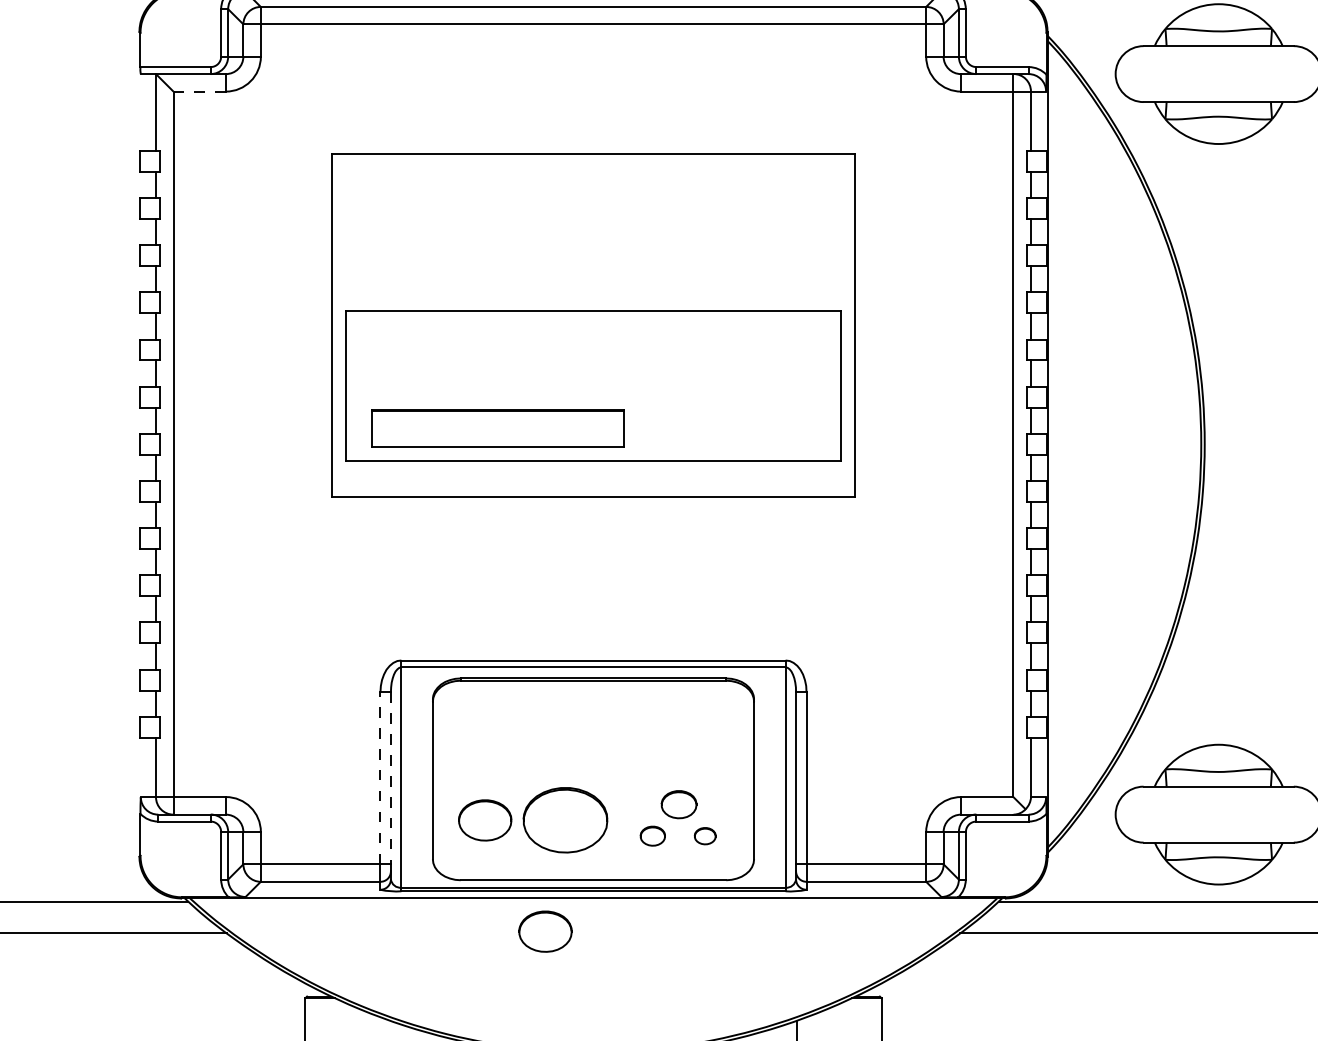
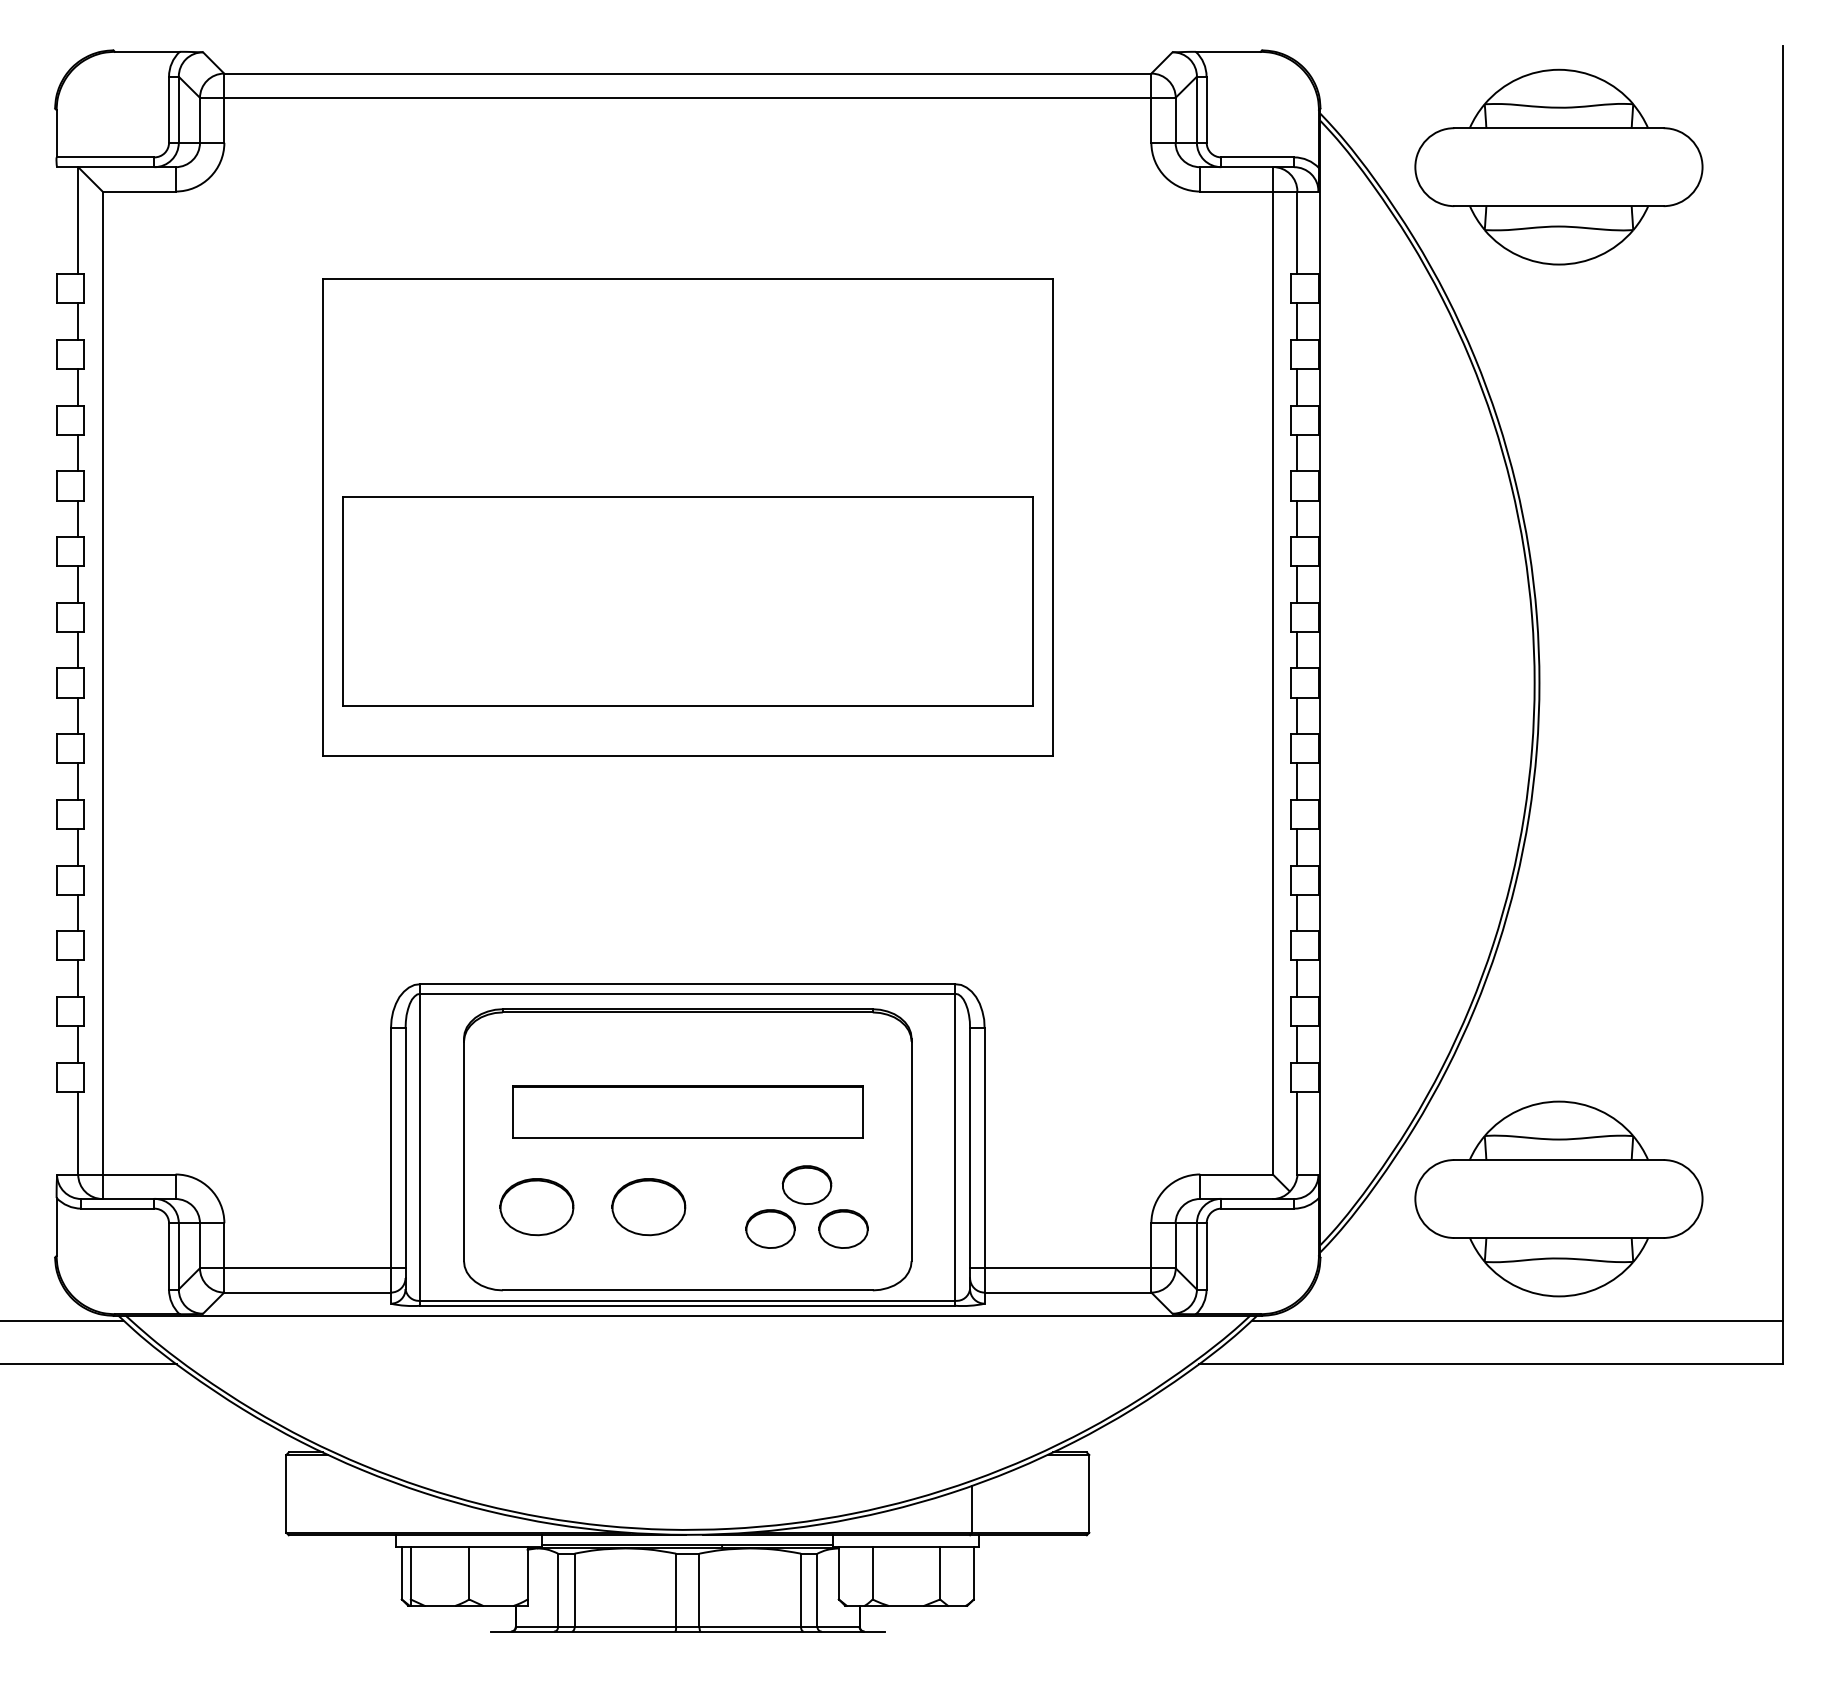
line: (199, 91) -> (139, 191), dashed -> solid
part: (497, 428) -> (687, 1111), moved
line: (380, 778) -> (390, 1148), dashed -> solid
line: (390, 778) -> (405, 1148), dashed -> solid
part: (565, 820) -> (648, 1207), size x0.62
part: (652, 835) -> (770, 1228), size x1.43
part: (705, 835) -> (843, 1228), size x1.67
part: (545, 931) -> (620, 1362), removed

